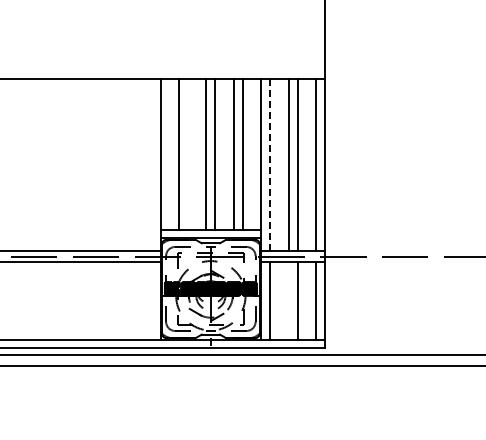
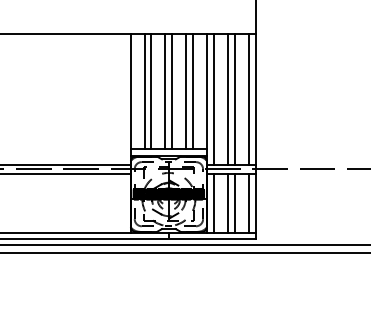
line: (188, 154) -> (151, 91), added
line: (270, 165) -> (214, 99), dashed -> solid
line: (288, 300) -> (228, 203), added

